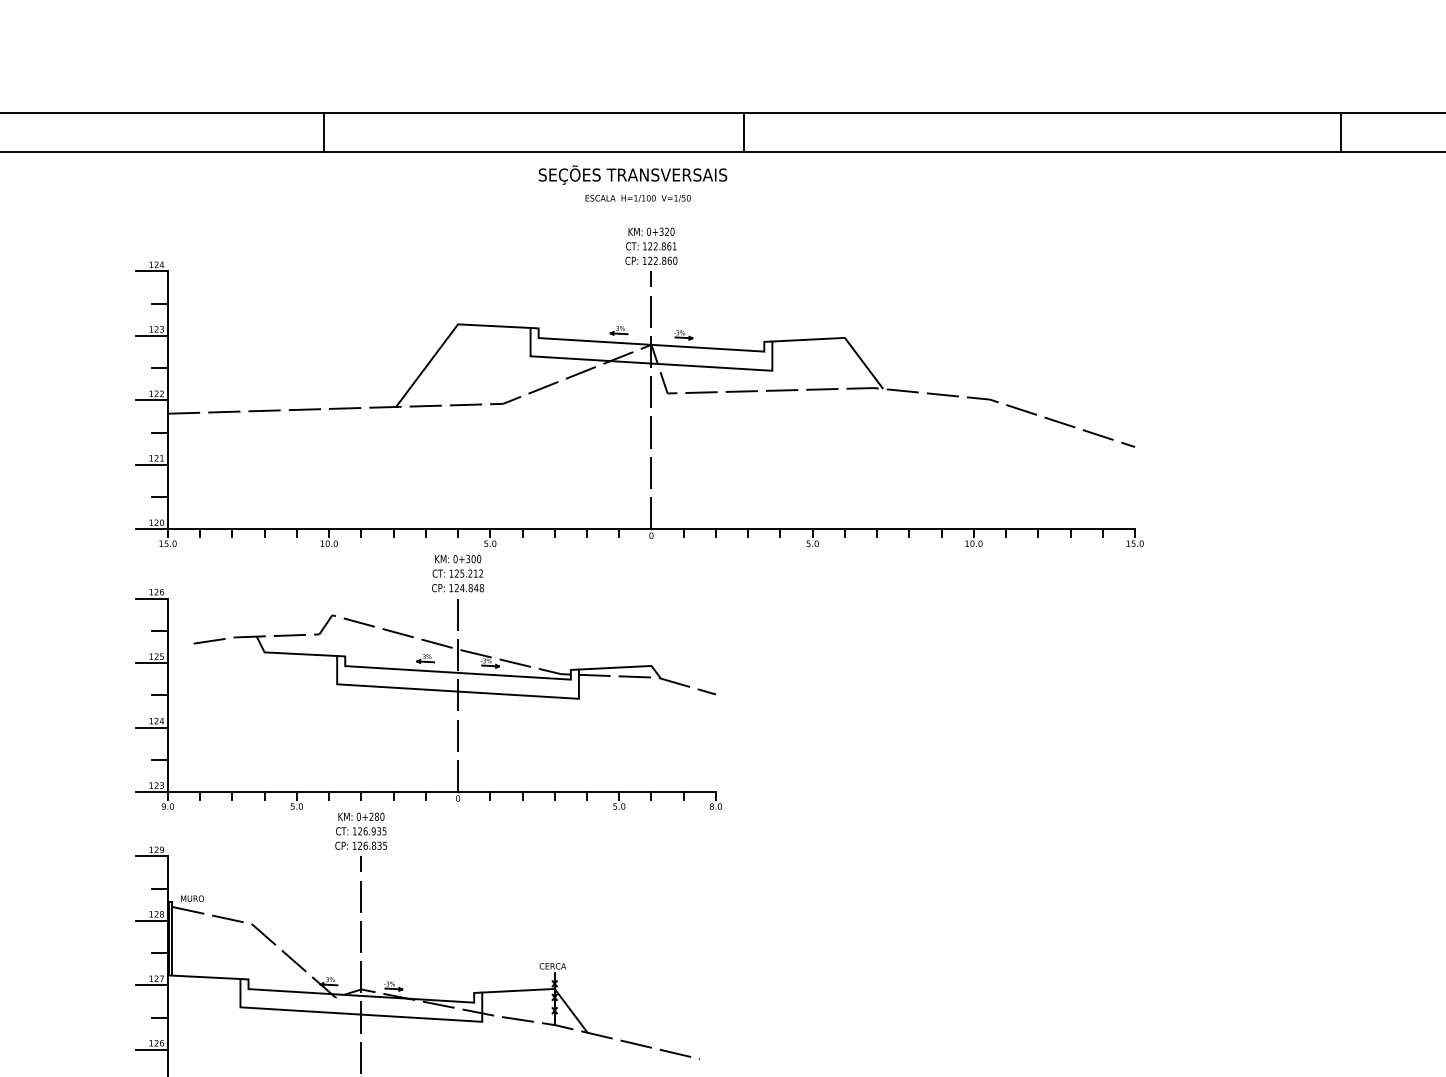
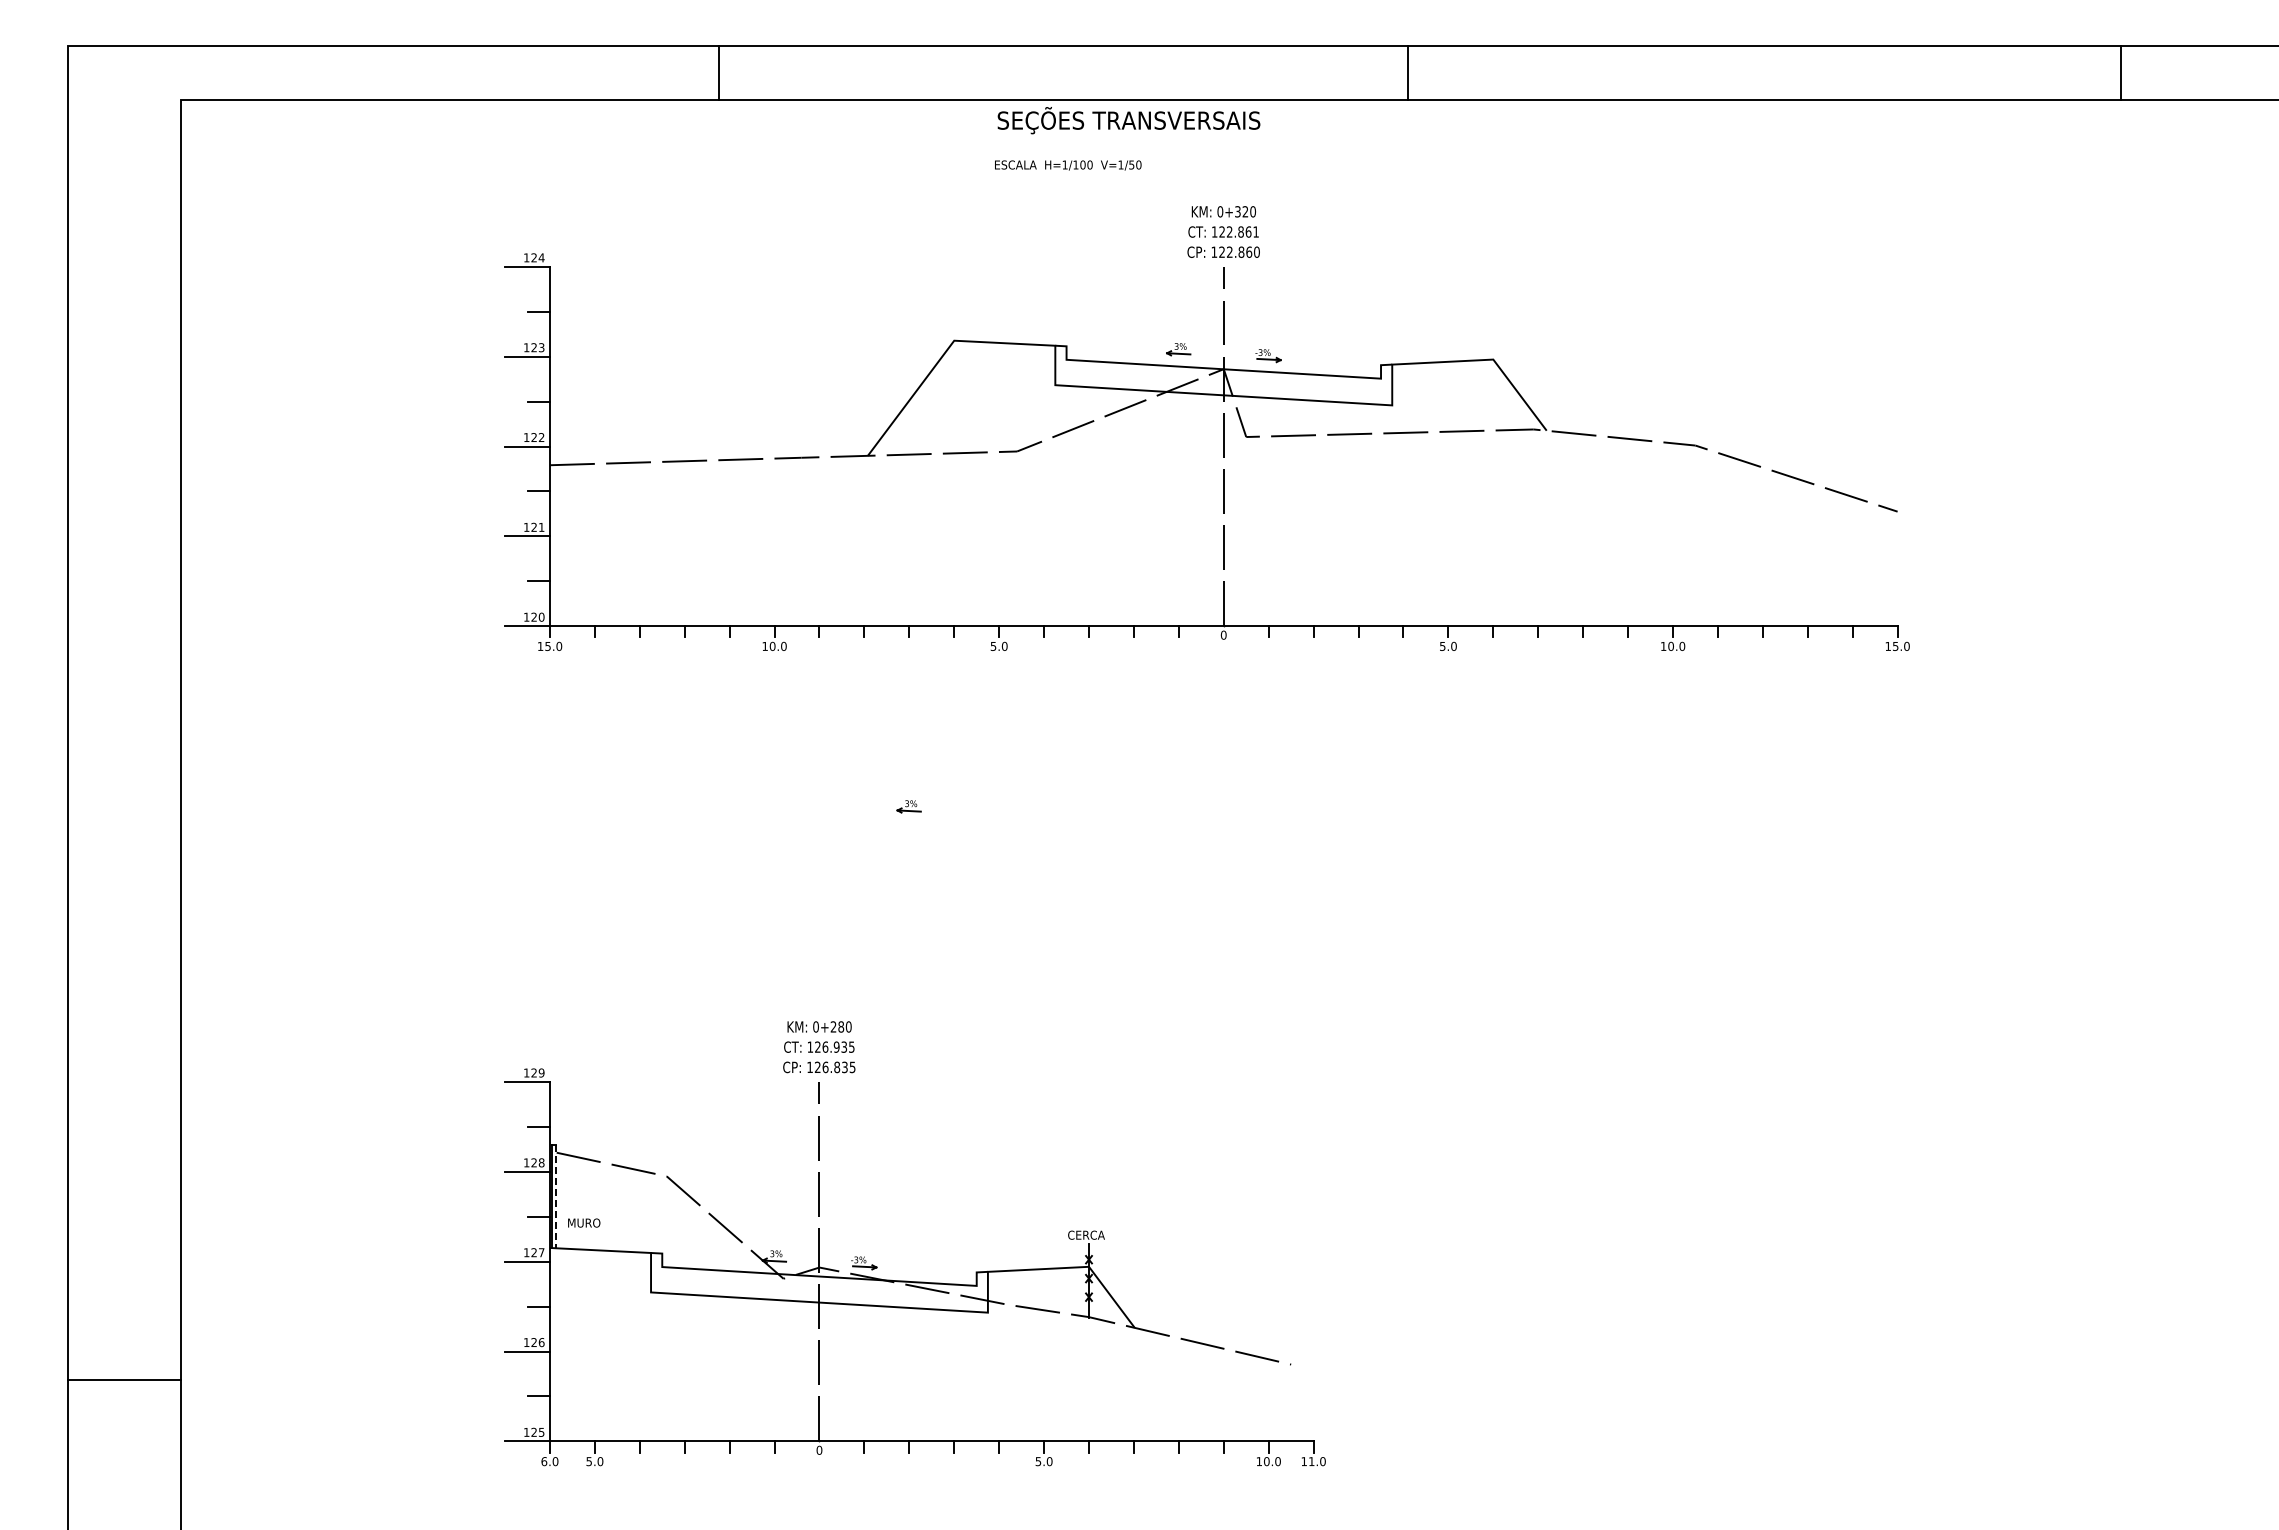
line: (323, 132) -> (718, 73), moved
line: (744, 132) -> (1408, 73), moved
line: (1340, 132) -> (2121, 73), moved
text: (632, 174) -> (1128, 120), moved
text: (638, 198) -> (1068, 165), moved
part: (428, 682) -> (913, 839), removed
text: (192, 898) -> (584, 1222), moved
line: (172, 938) -> (556, 1196), solid -> dashed

